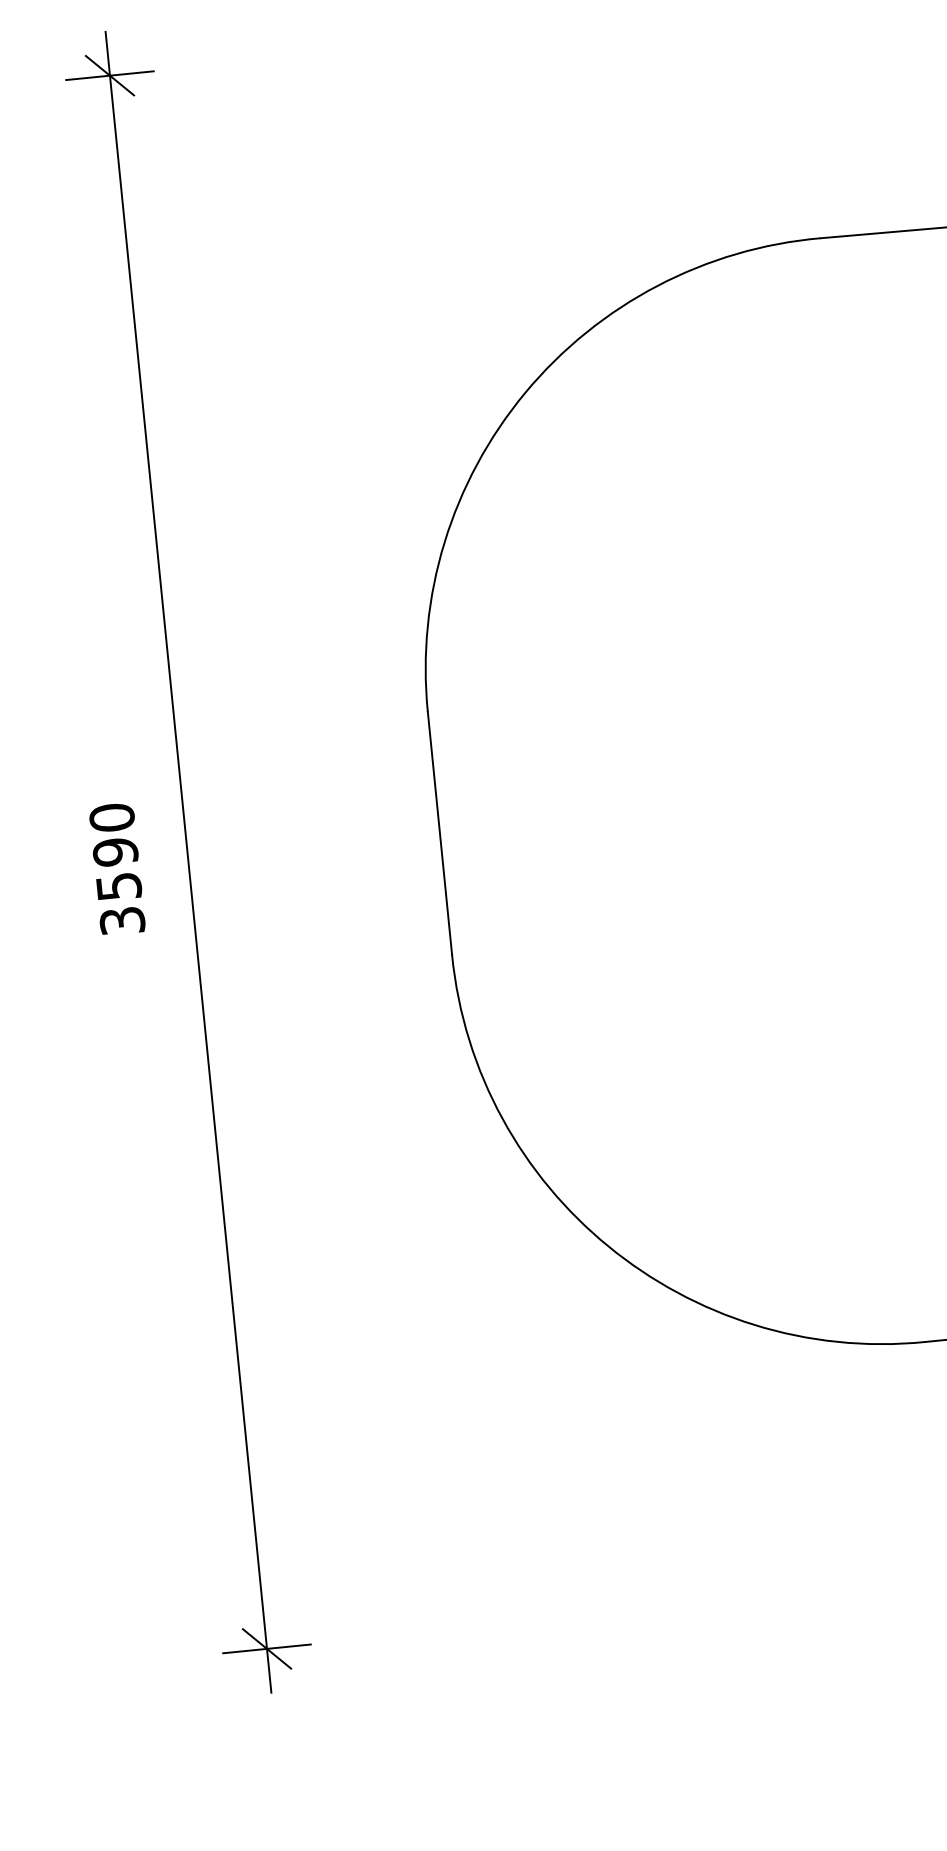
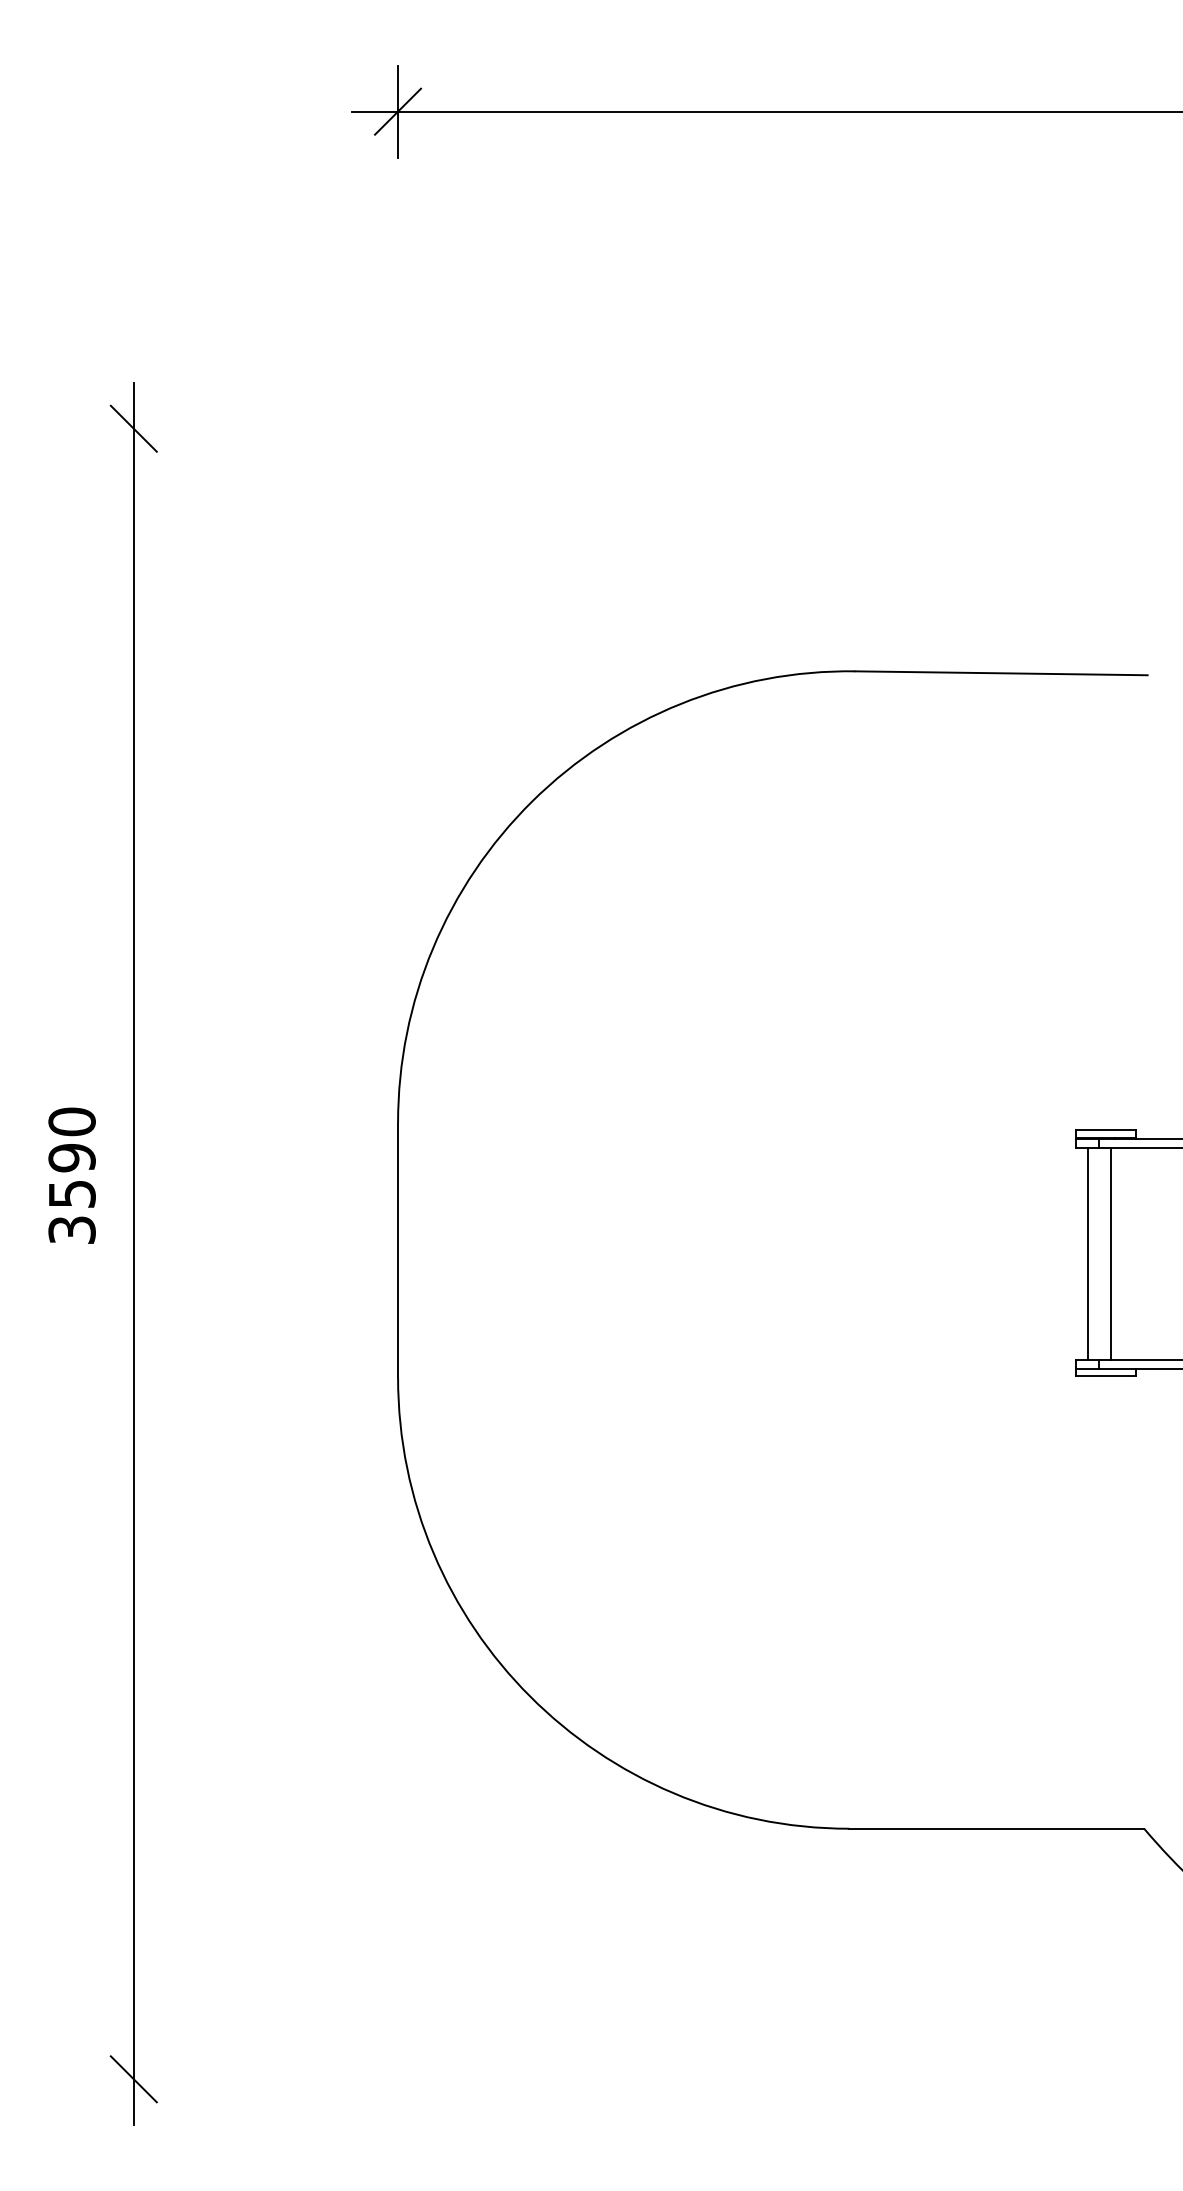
line: (109, 75) -> (133, 428), removed
text: (116, 868) -> (71, 1175), moved
line: (266, 1649) -> (133, 2079), removed

